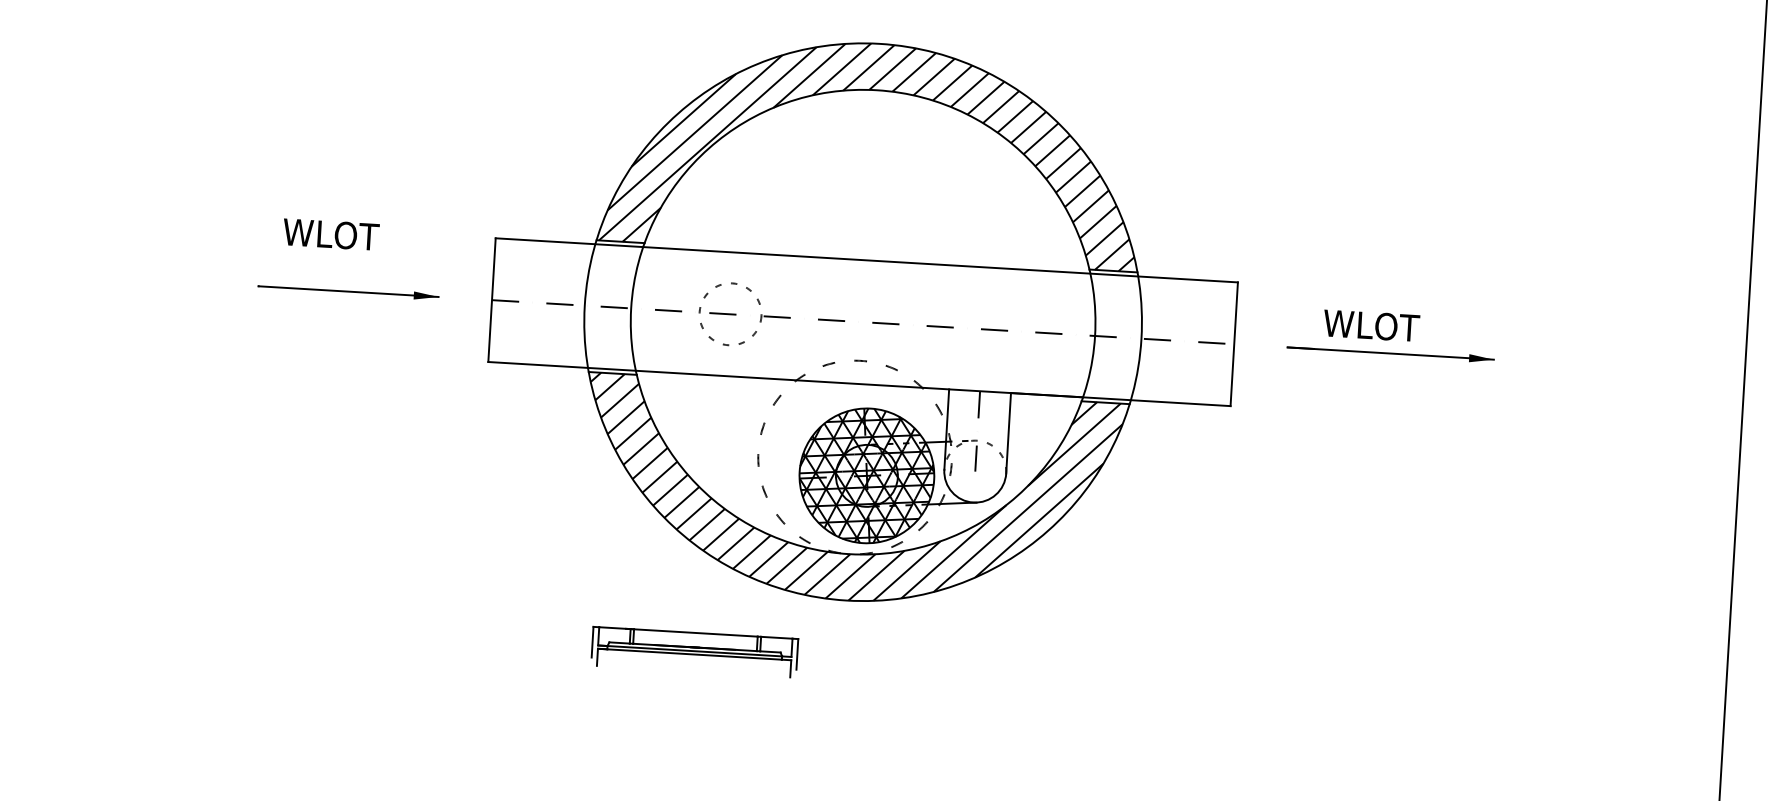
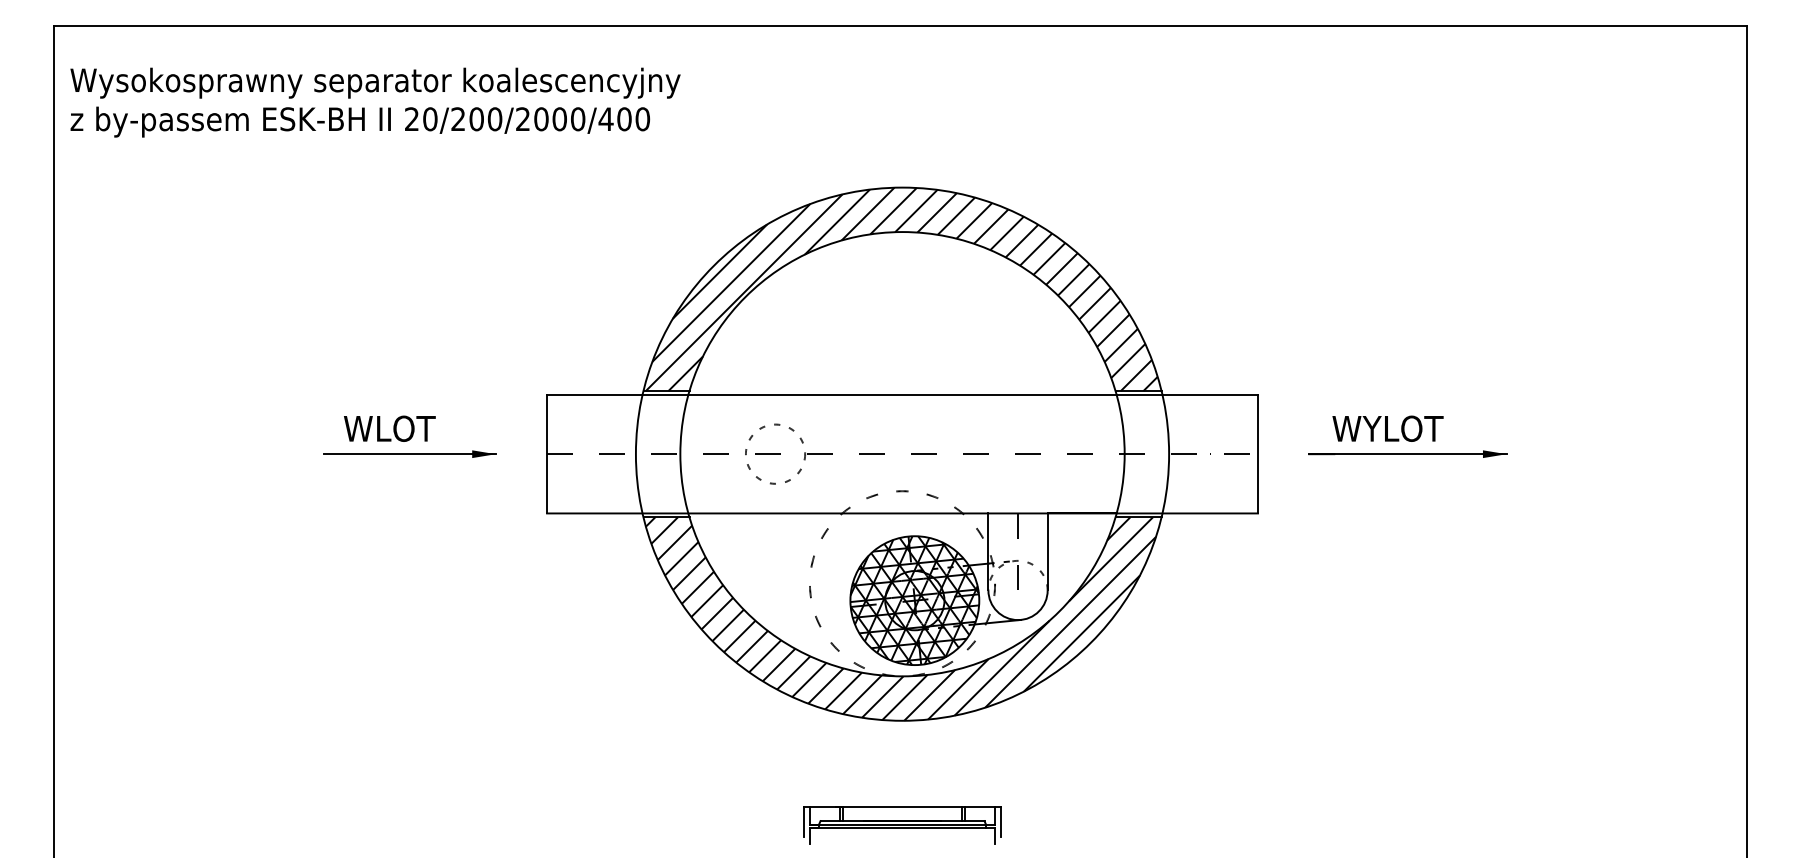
text: (330, 234) -> (389, 428), moved
text: (1371, 325) -> (1387, 428), WLOT -> WYLOT
part: (694, 651) -> (902, 825), moved

